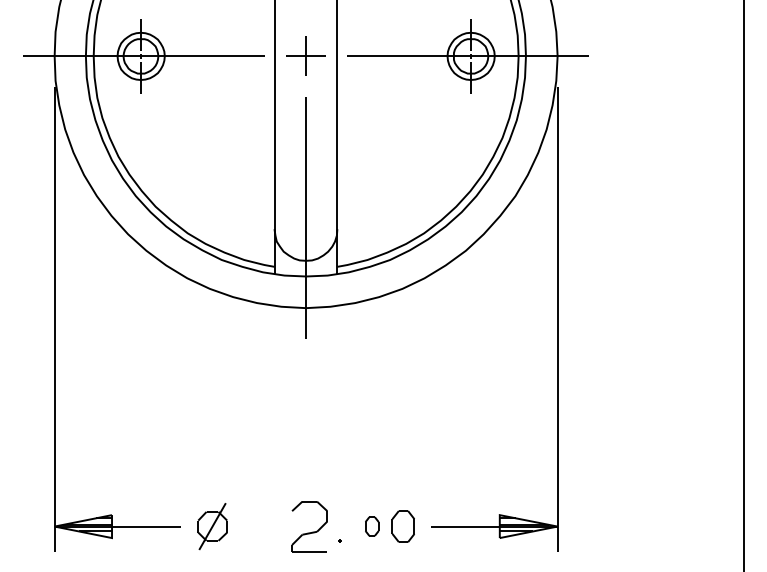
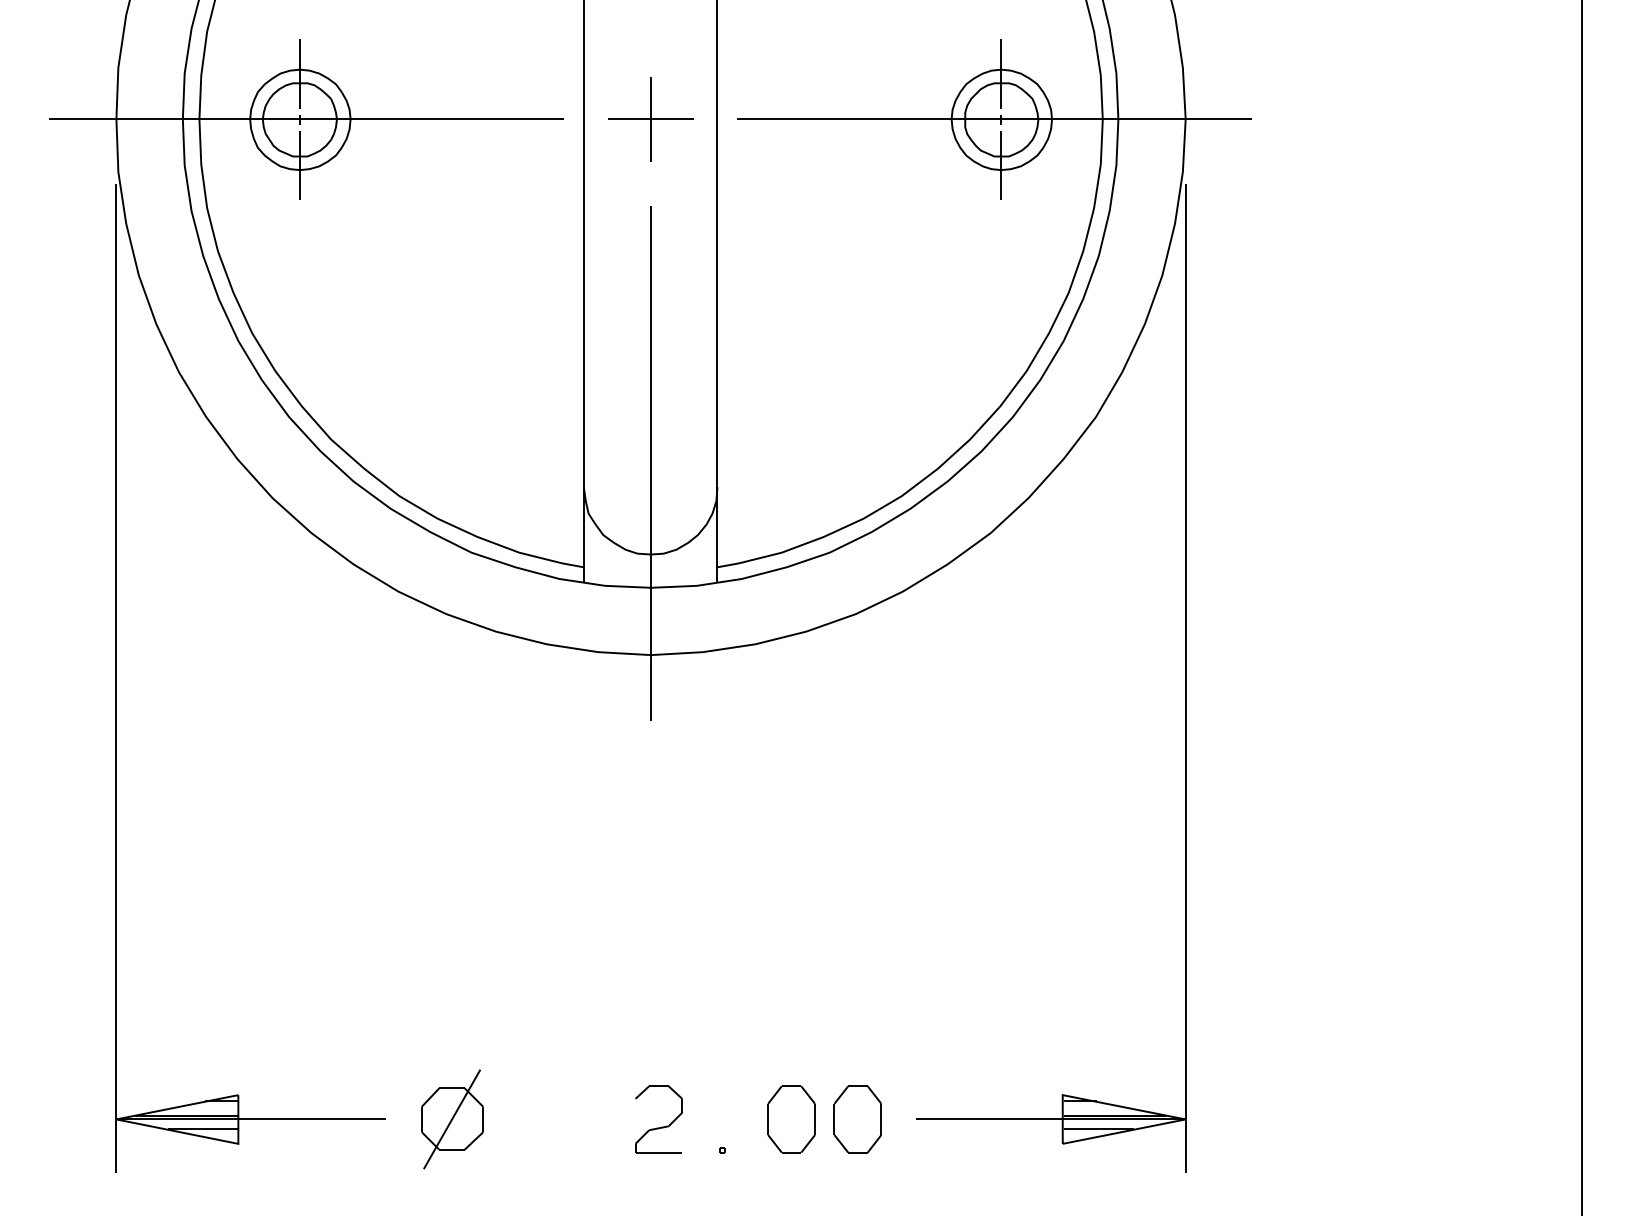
part: (309, 526) -> (658, 1119), size x0.62
part: (371, 526) -> (789, 1119), size x1.67

